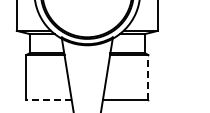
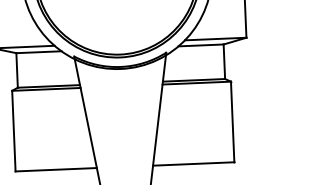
line: (148, 76) -> (233, 120), dashed -> solid
line: (49, 99) -> (56, 169), dashed -> solid

